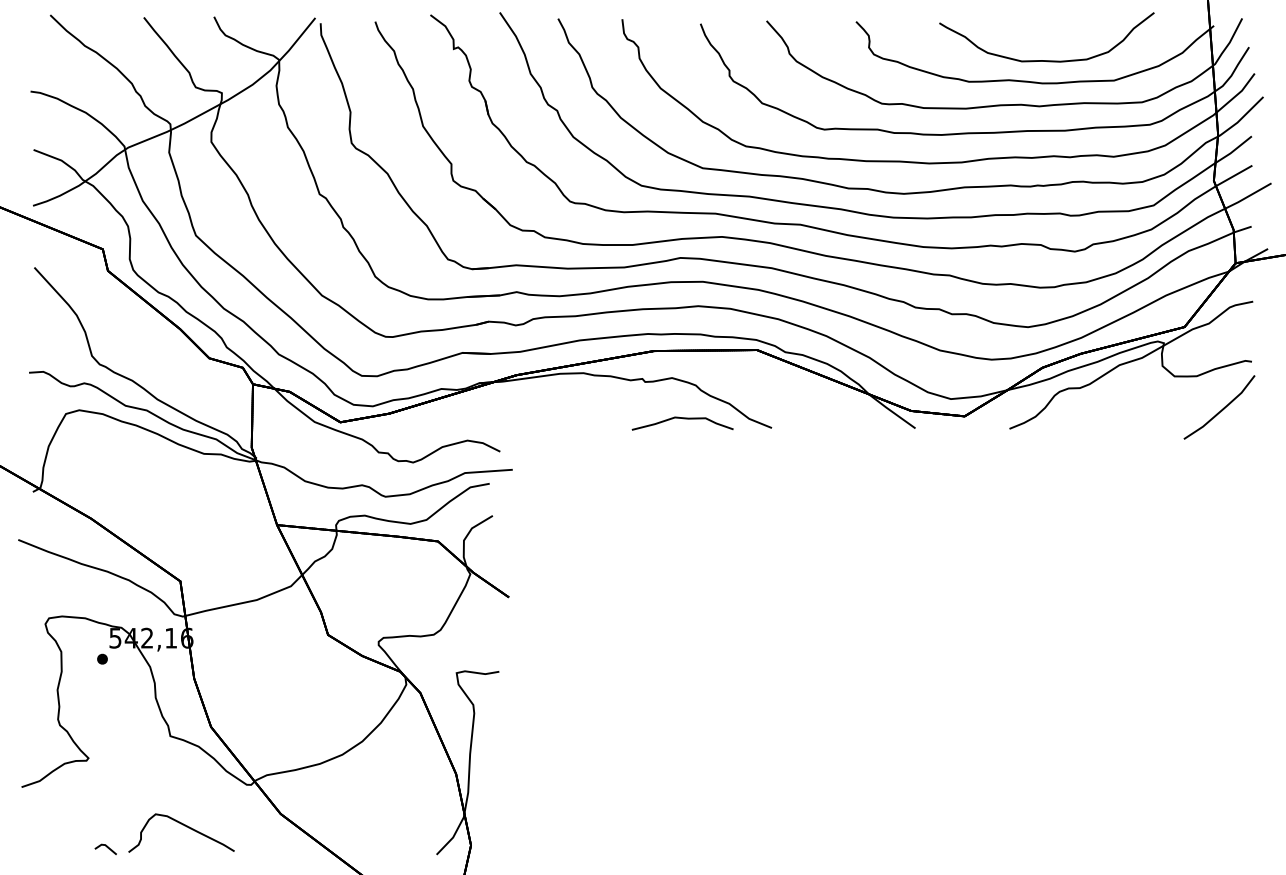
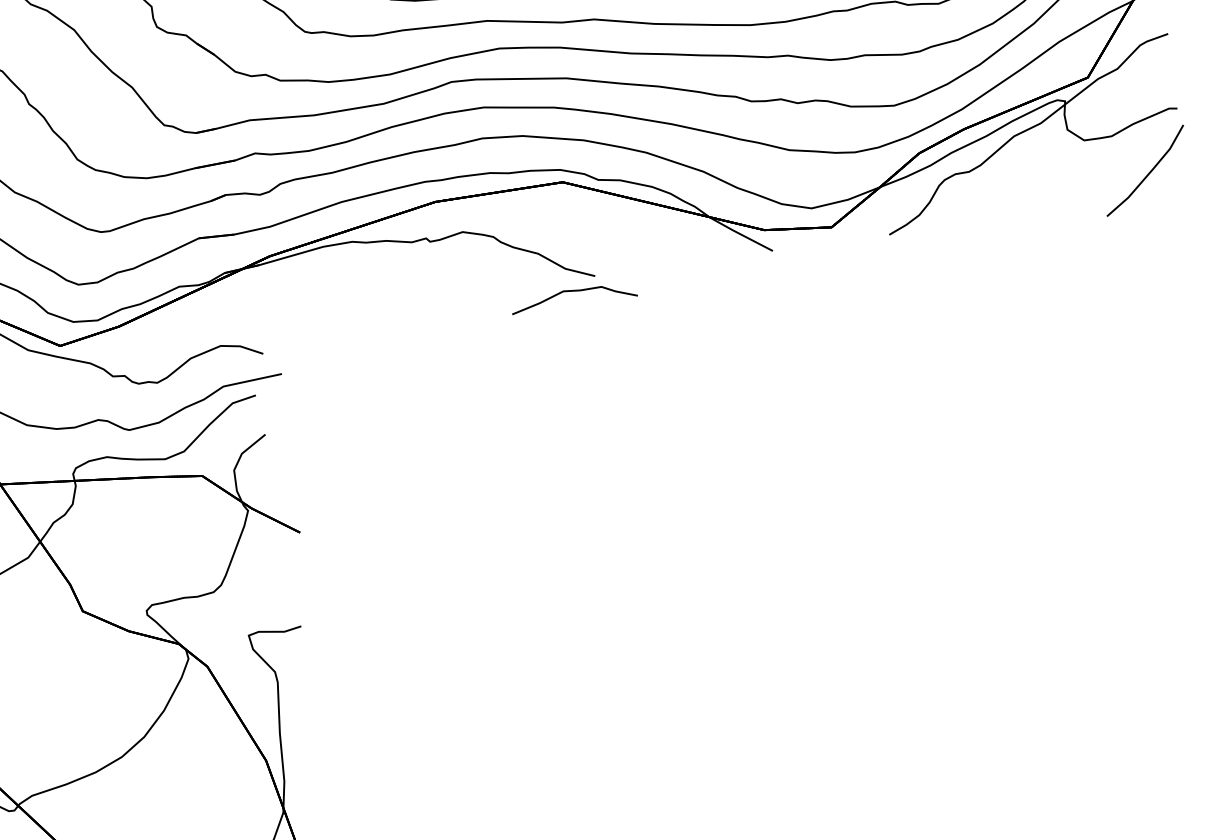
curve: (683, 419) -> (574, 292), moved

